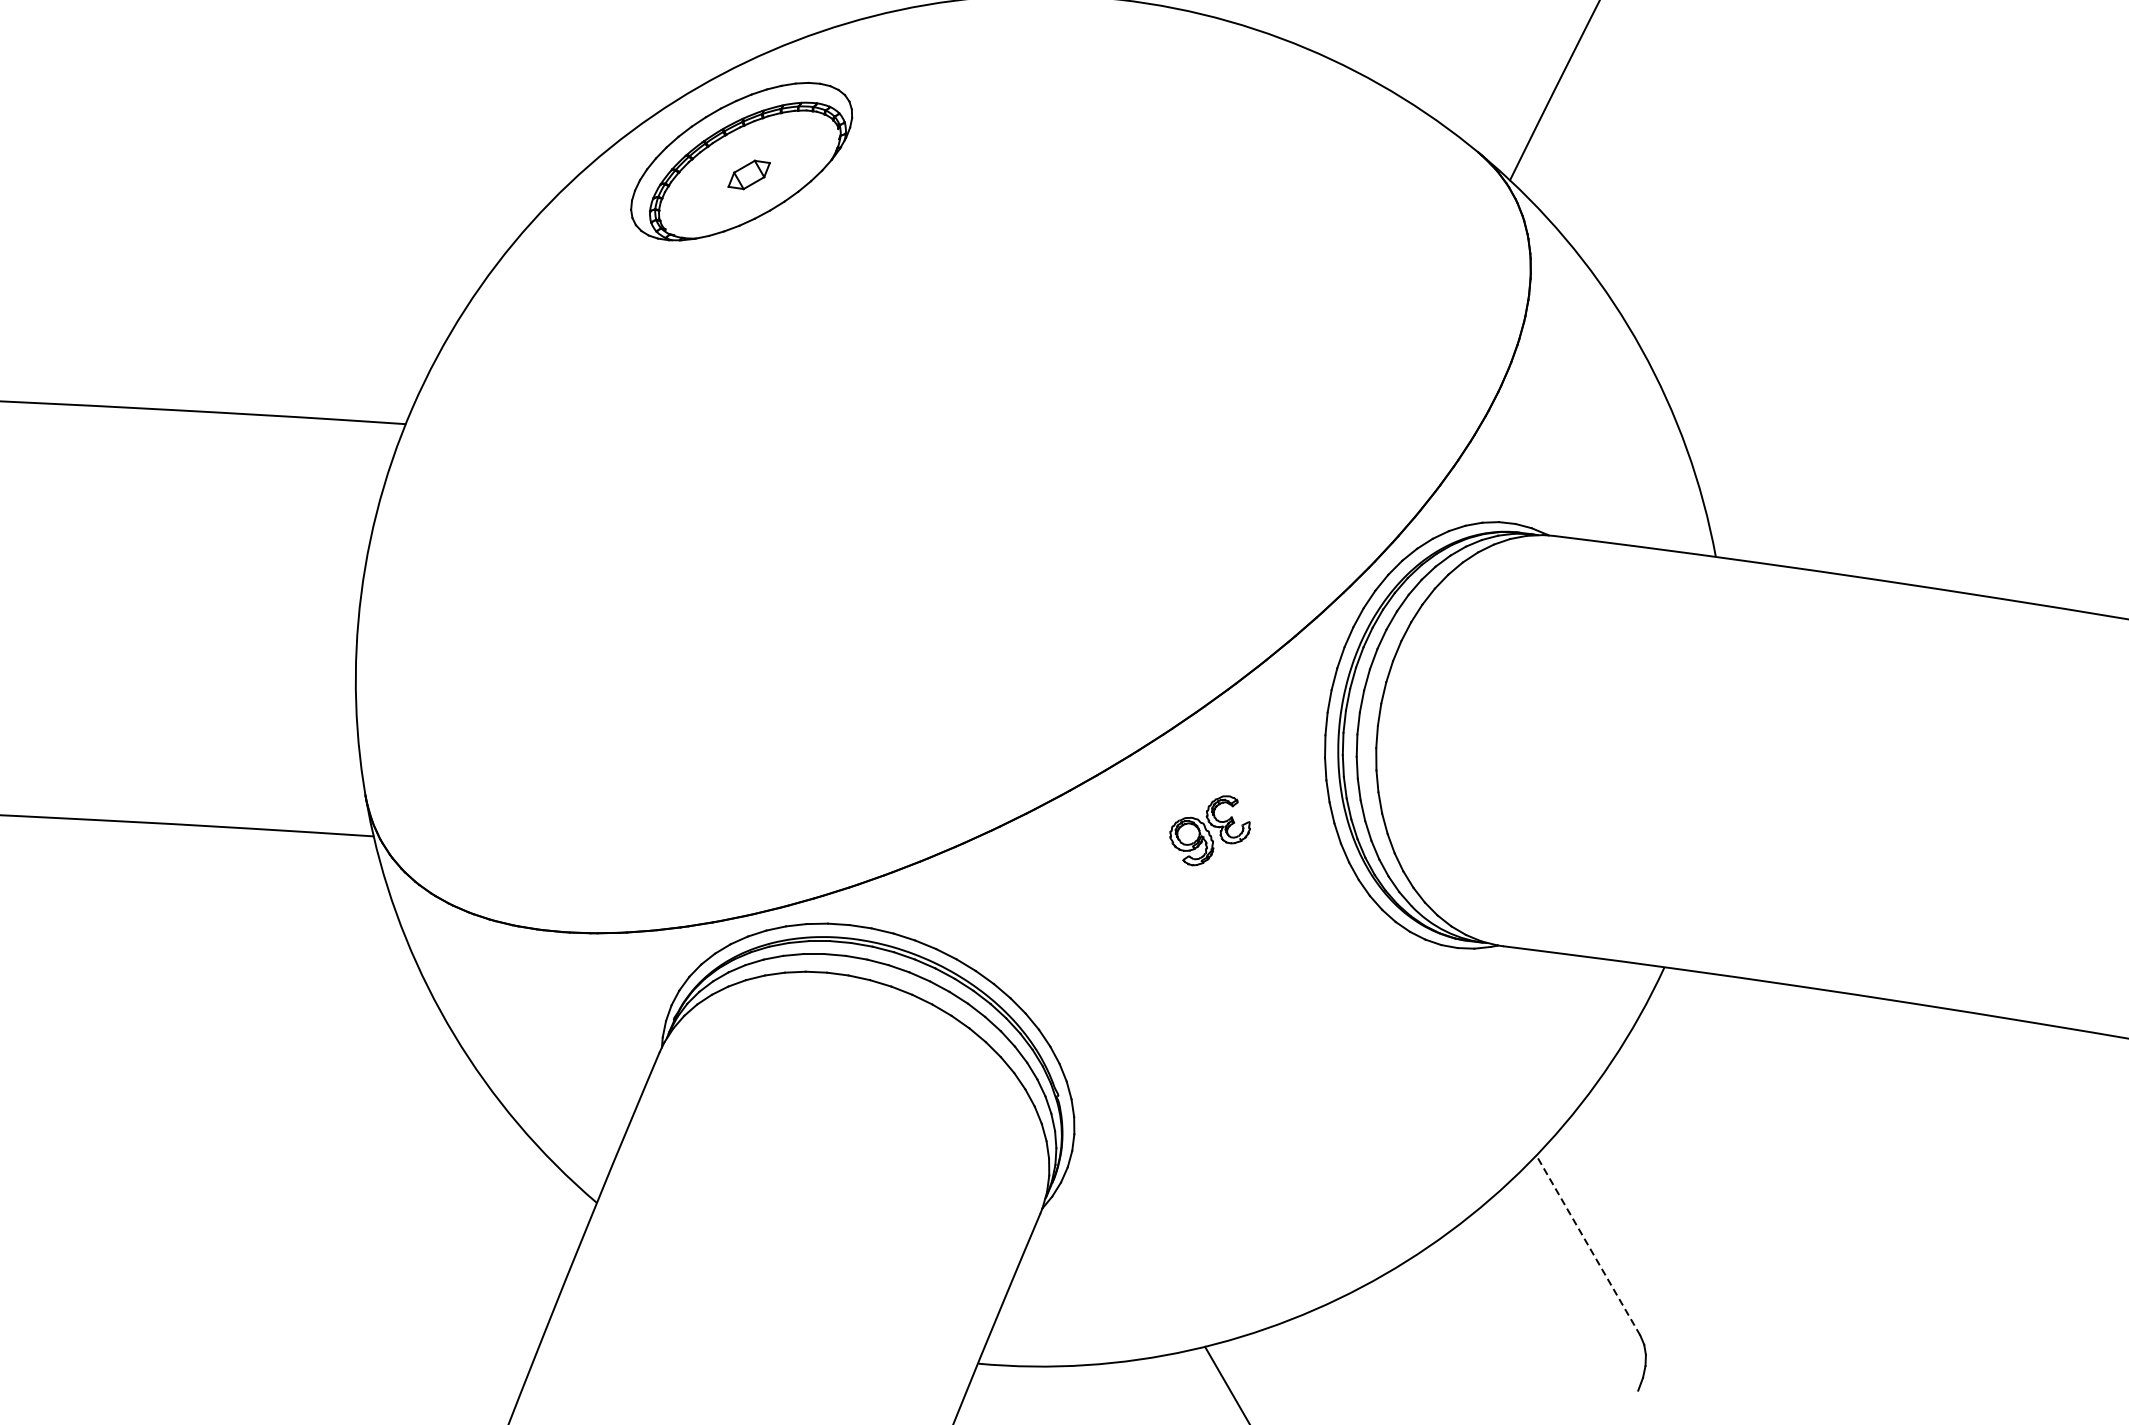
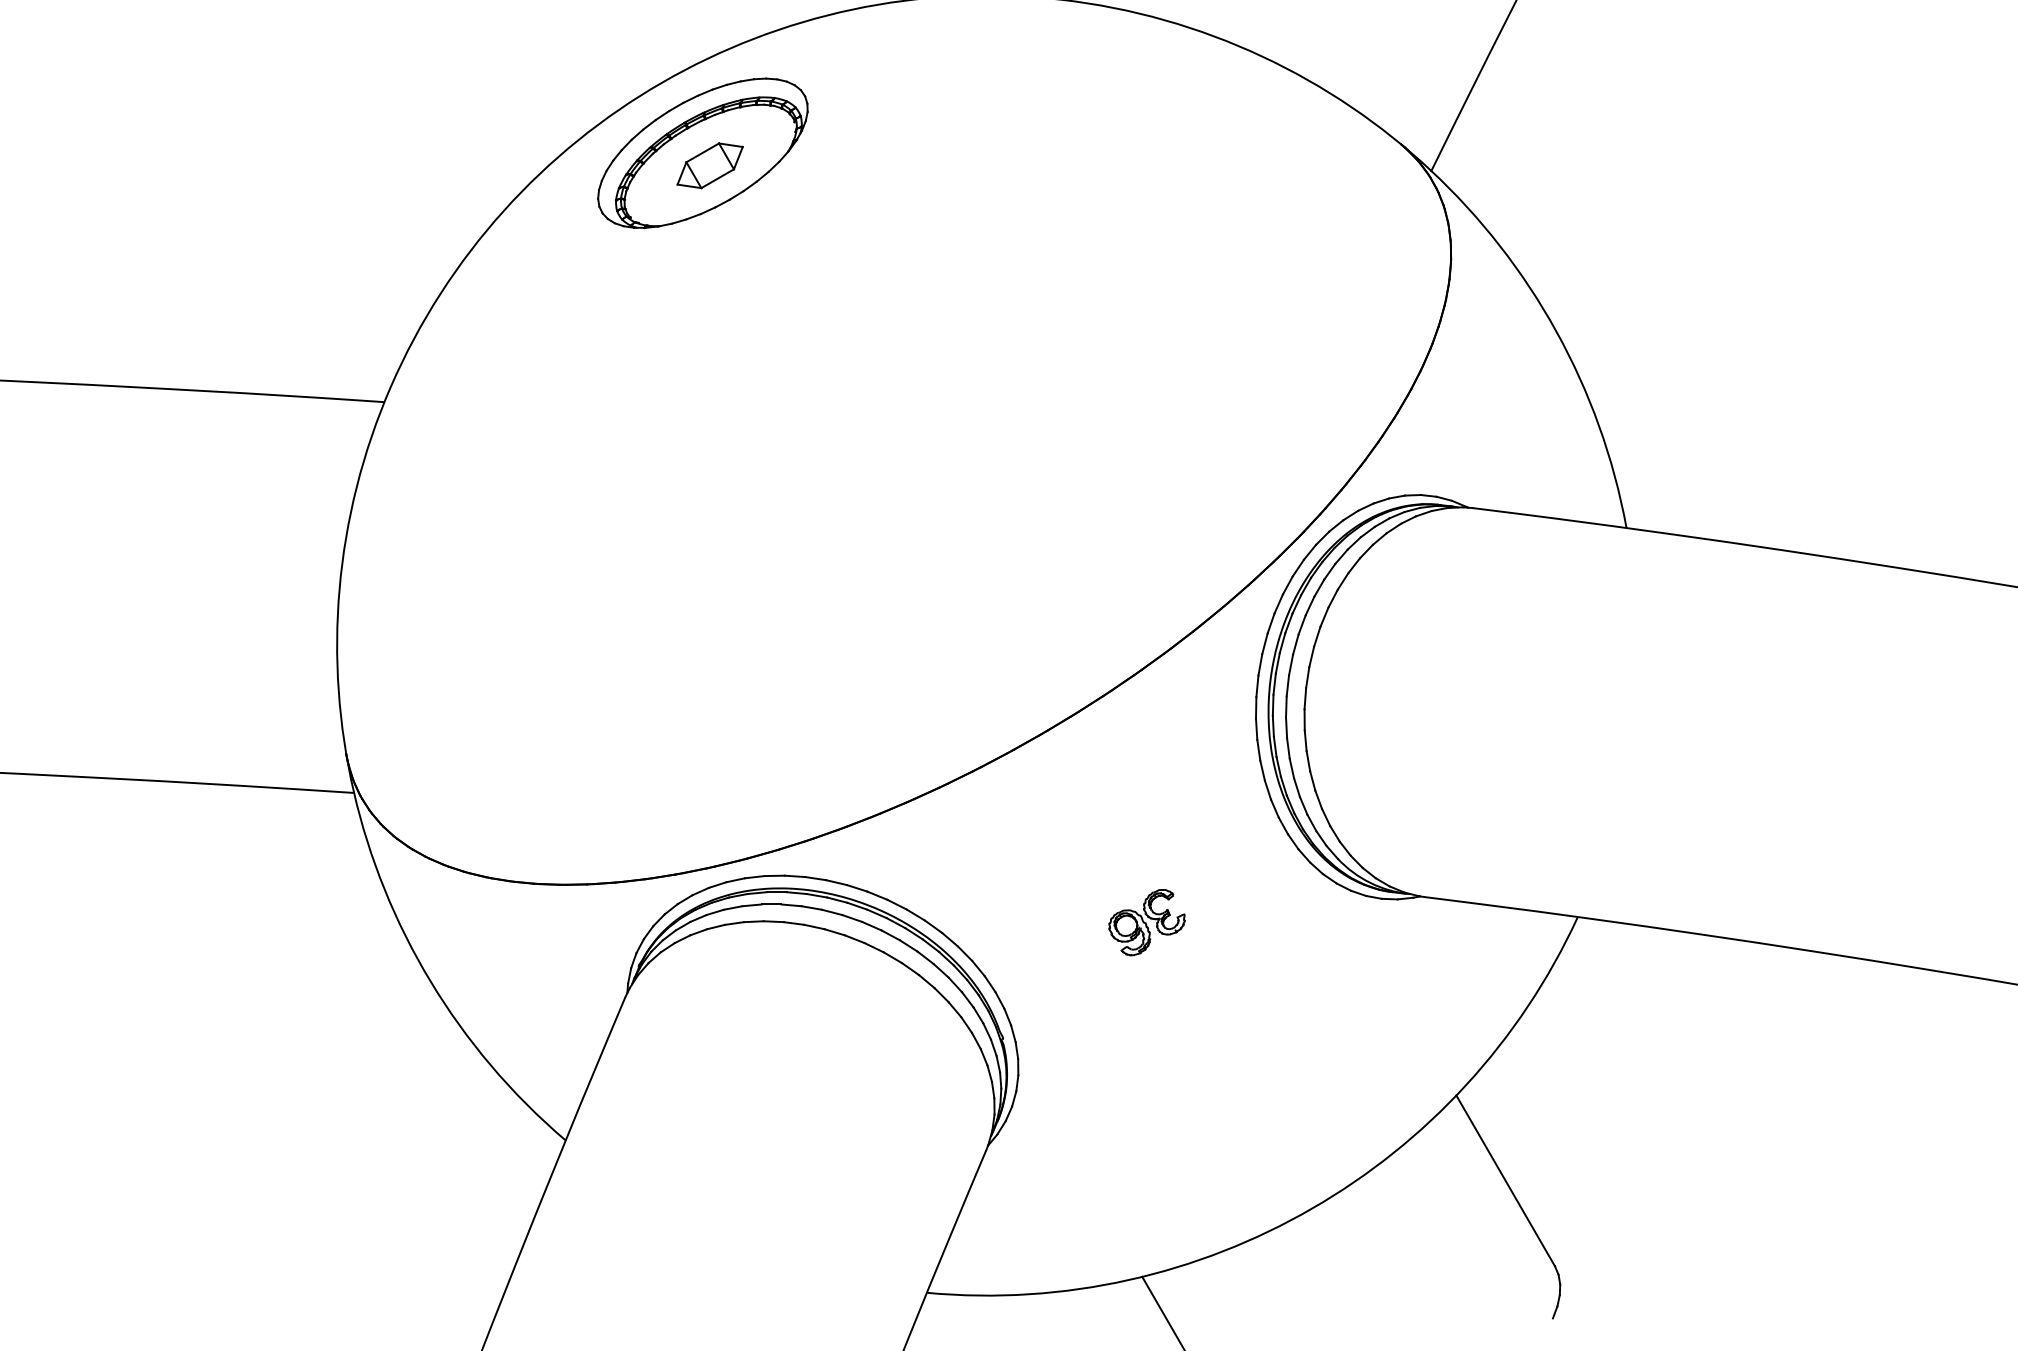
part: (748, 174) -> (709, 165), size x1.67
part: (1209, 830) -> (1146, 922), moved
line: (1588, 1245) -> (1505, 1180), dashed -> solid

